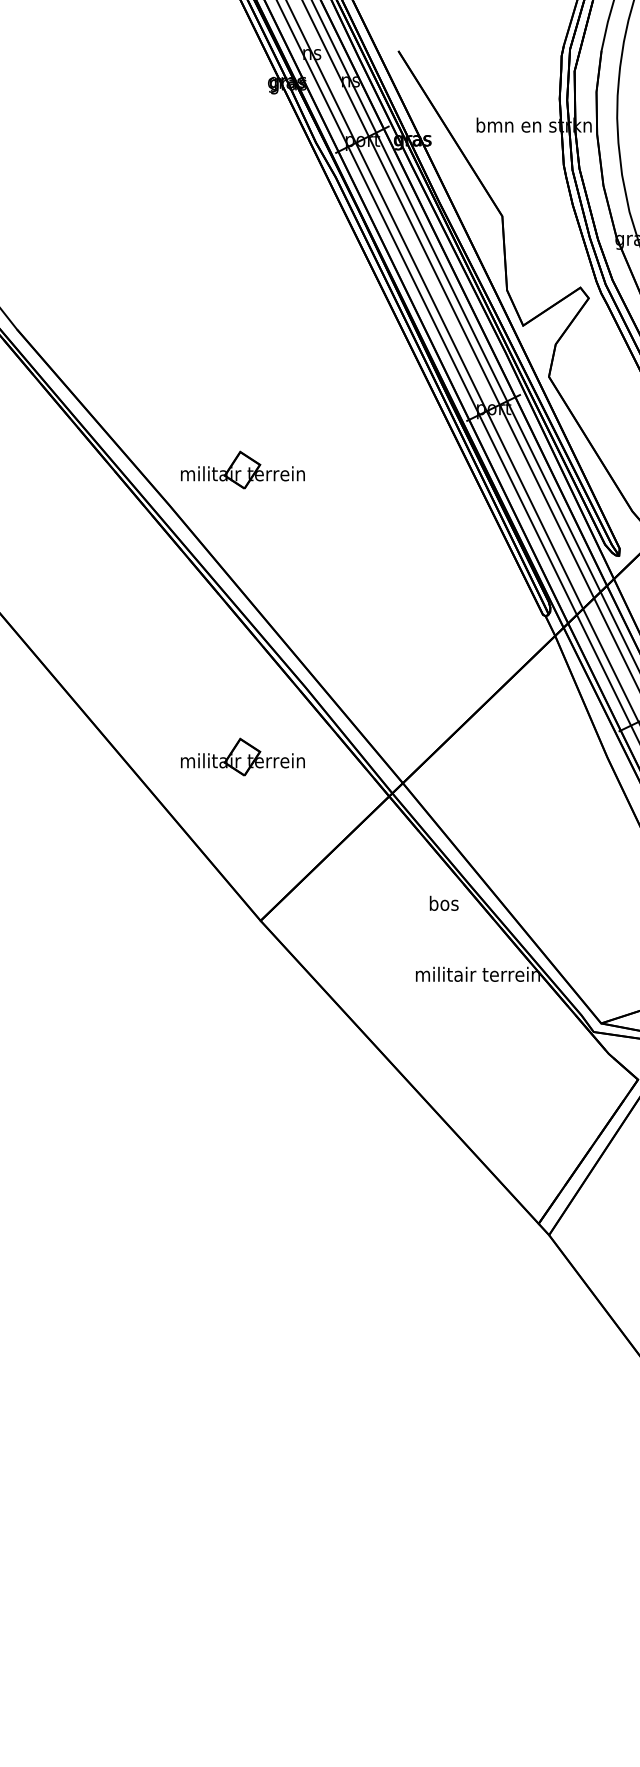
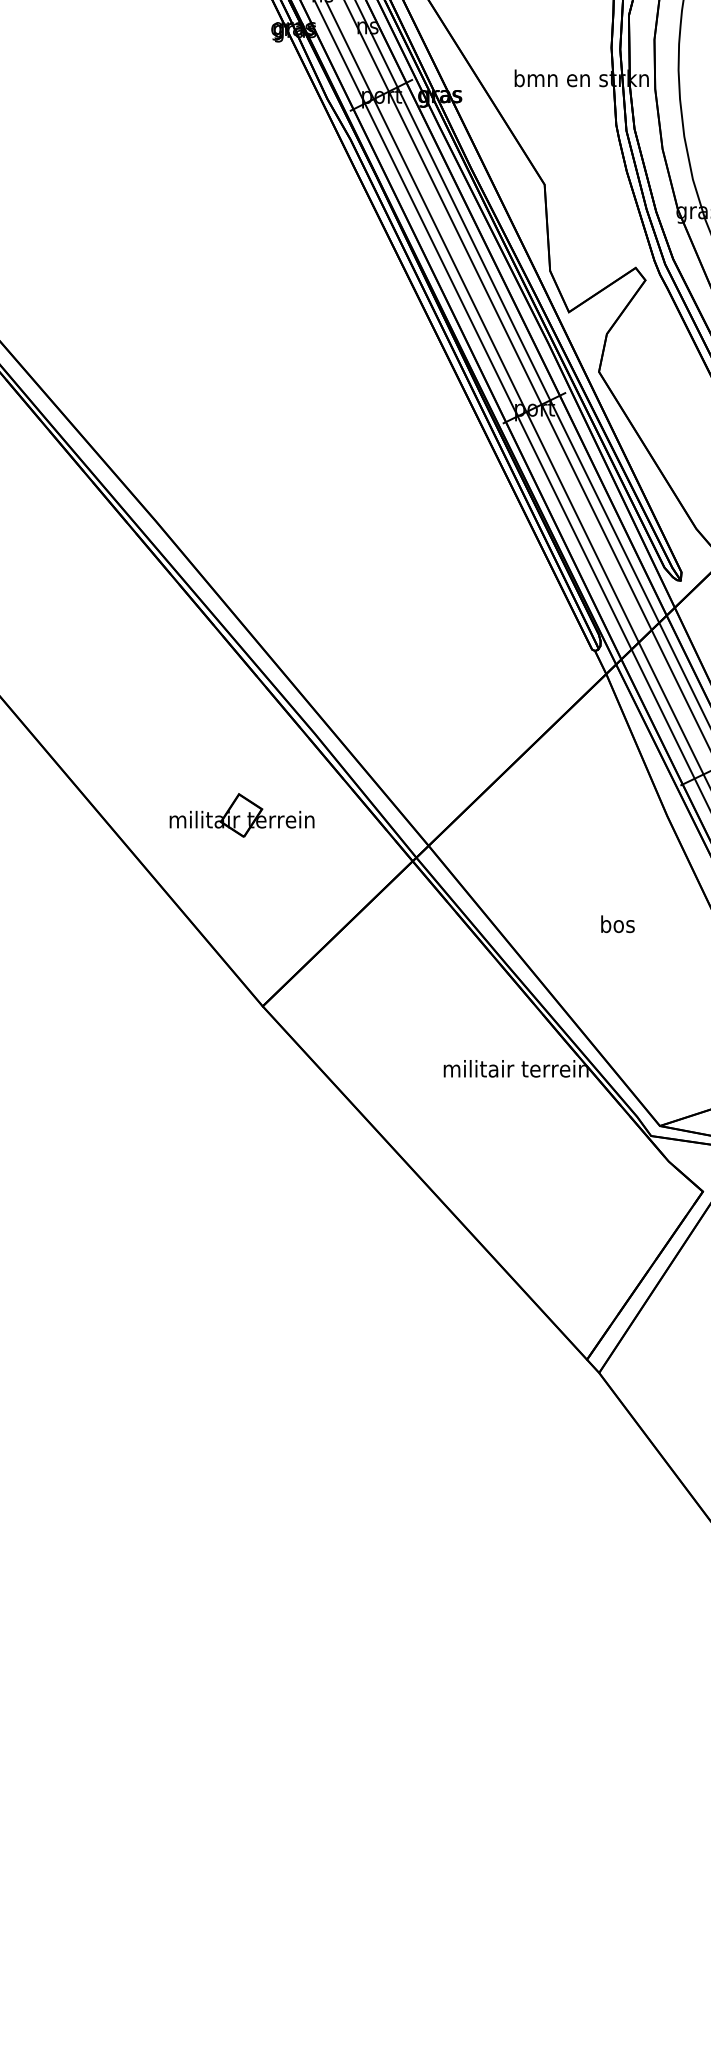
part: (242, 469) -> (241, 479), removed
text: (443, 902) -> (617, 923), moved

